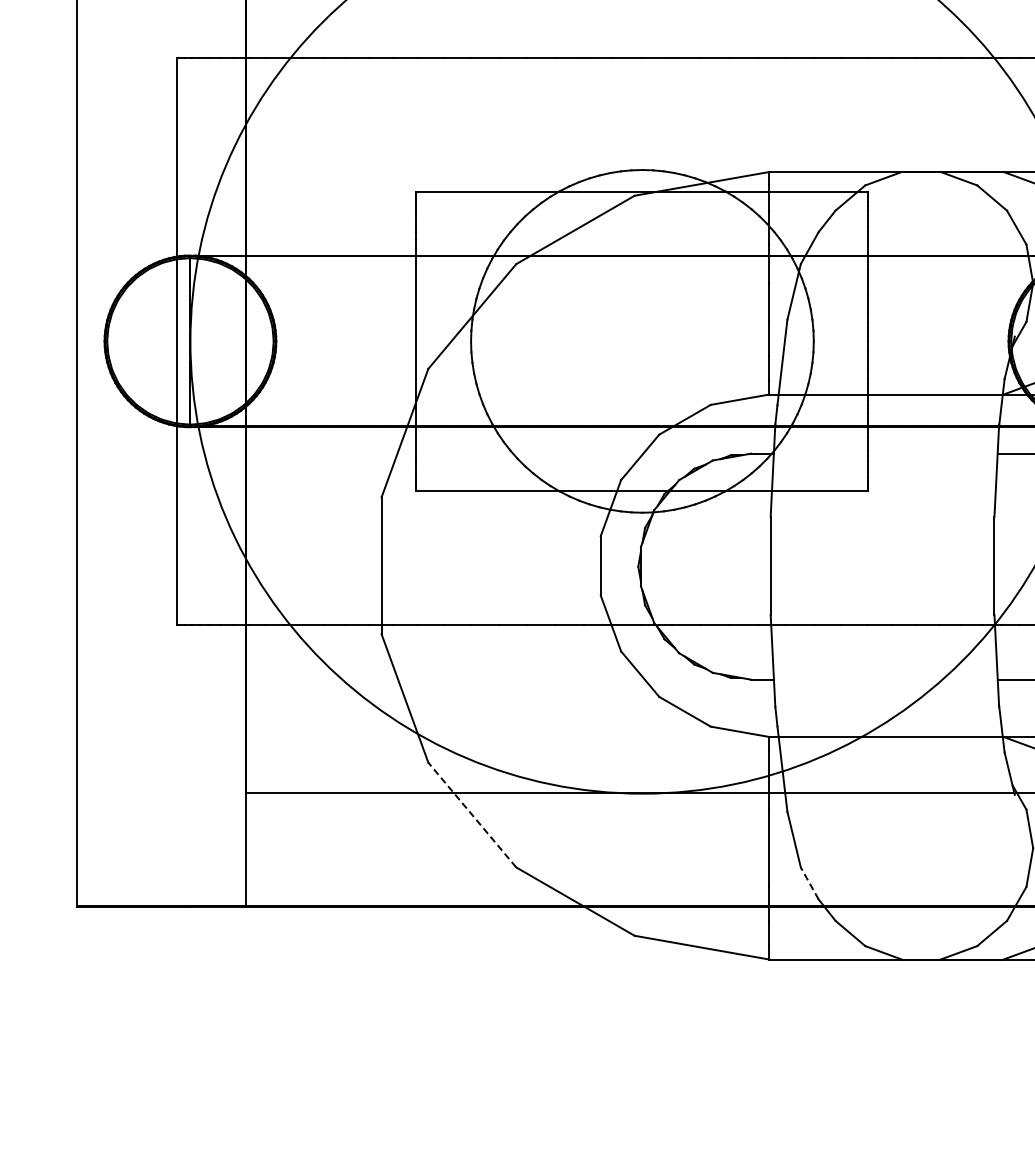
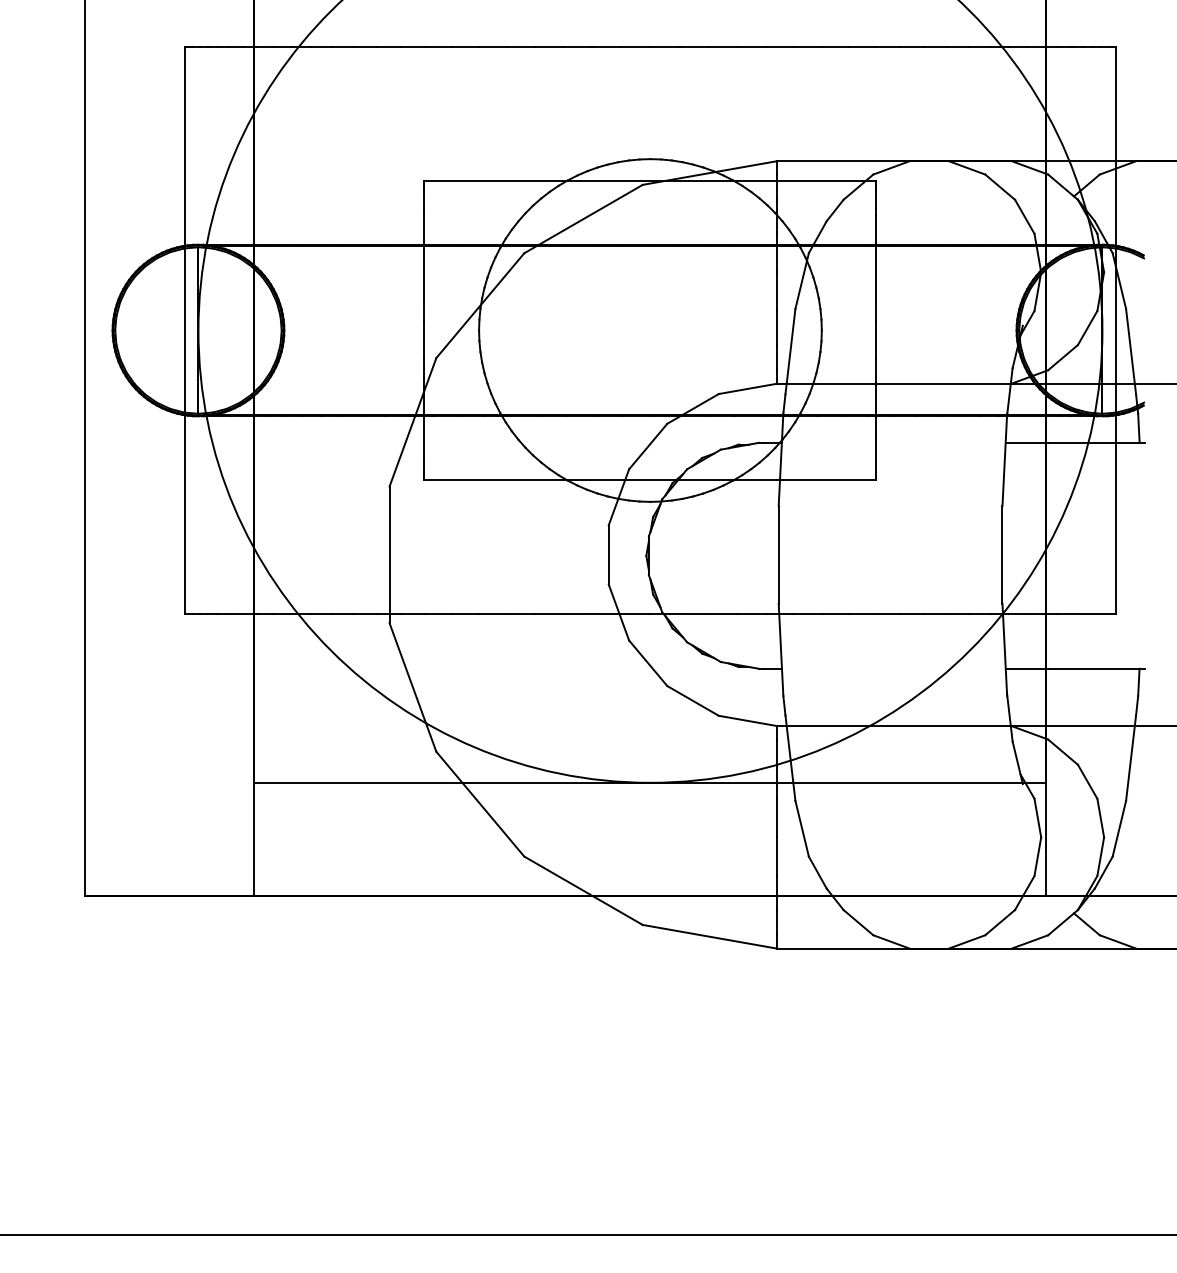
line: (472, 814) -> (480, 803), dashed -> solid
line: (809, 883) -> (817, 872), dashed -> solid

